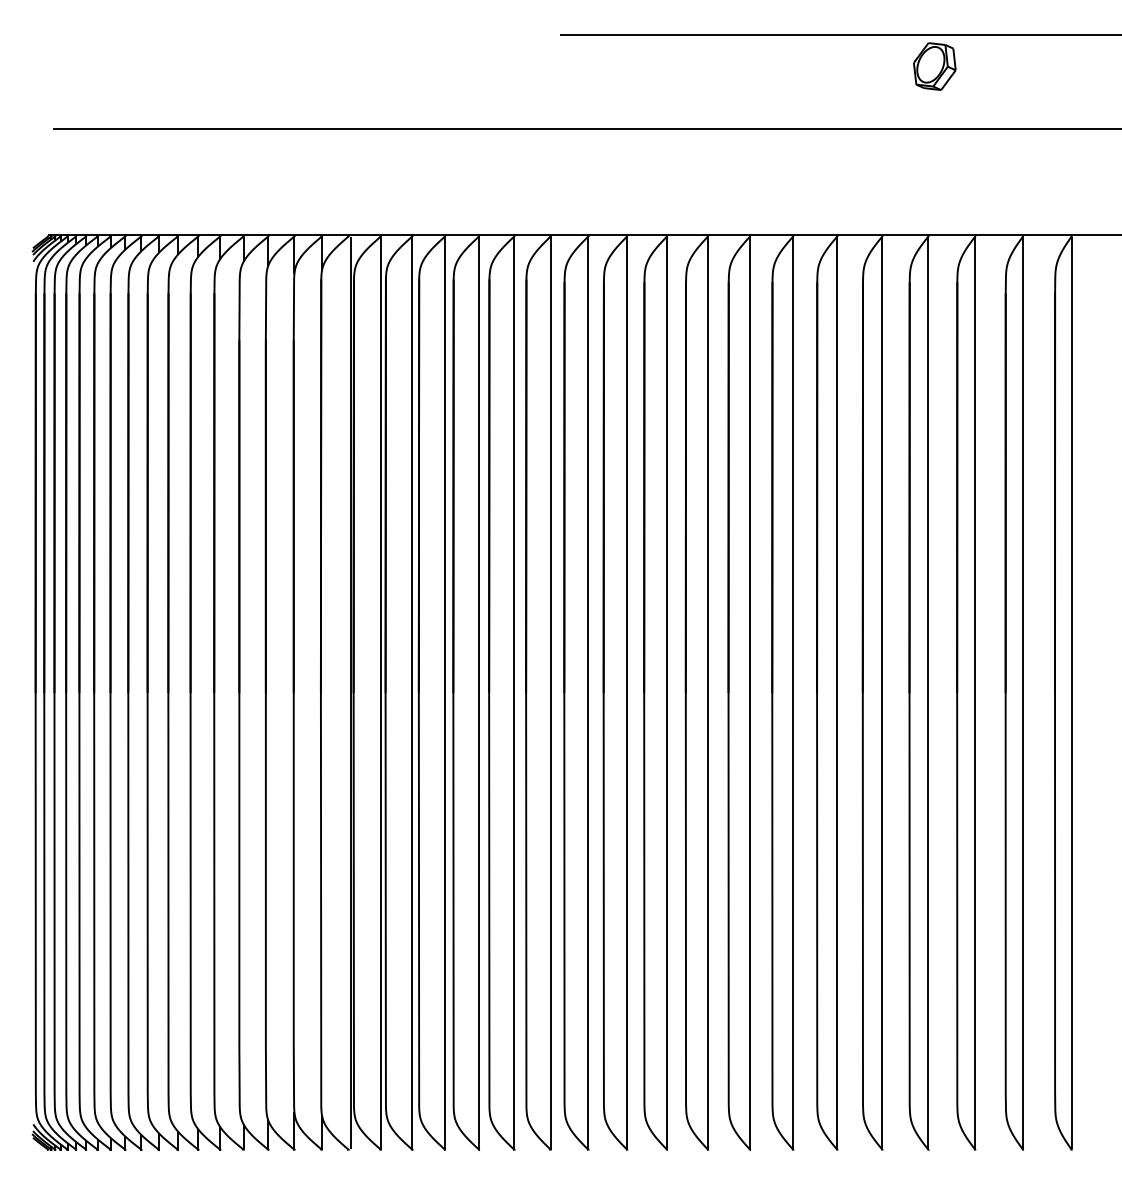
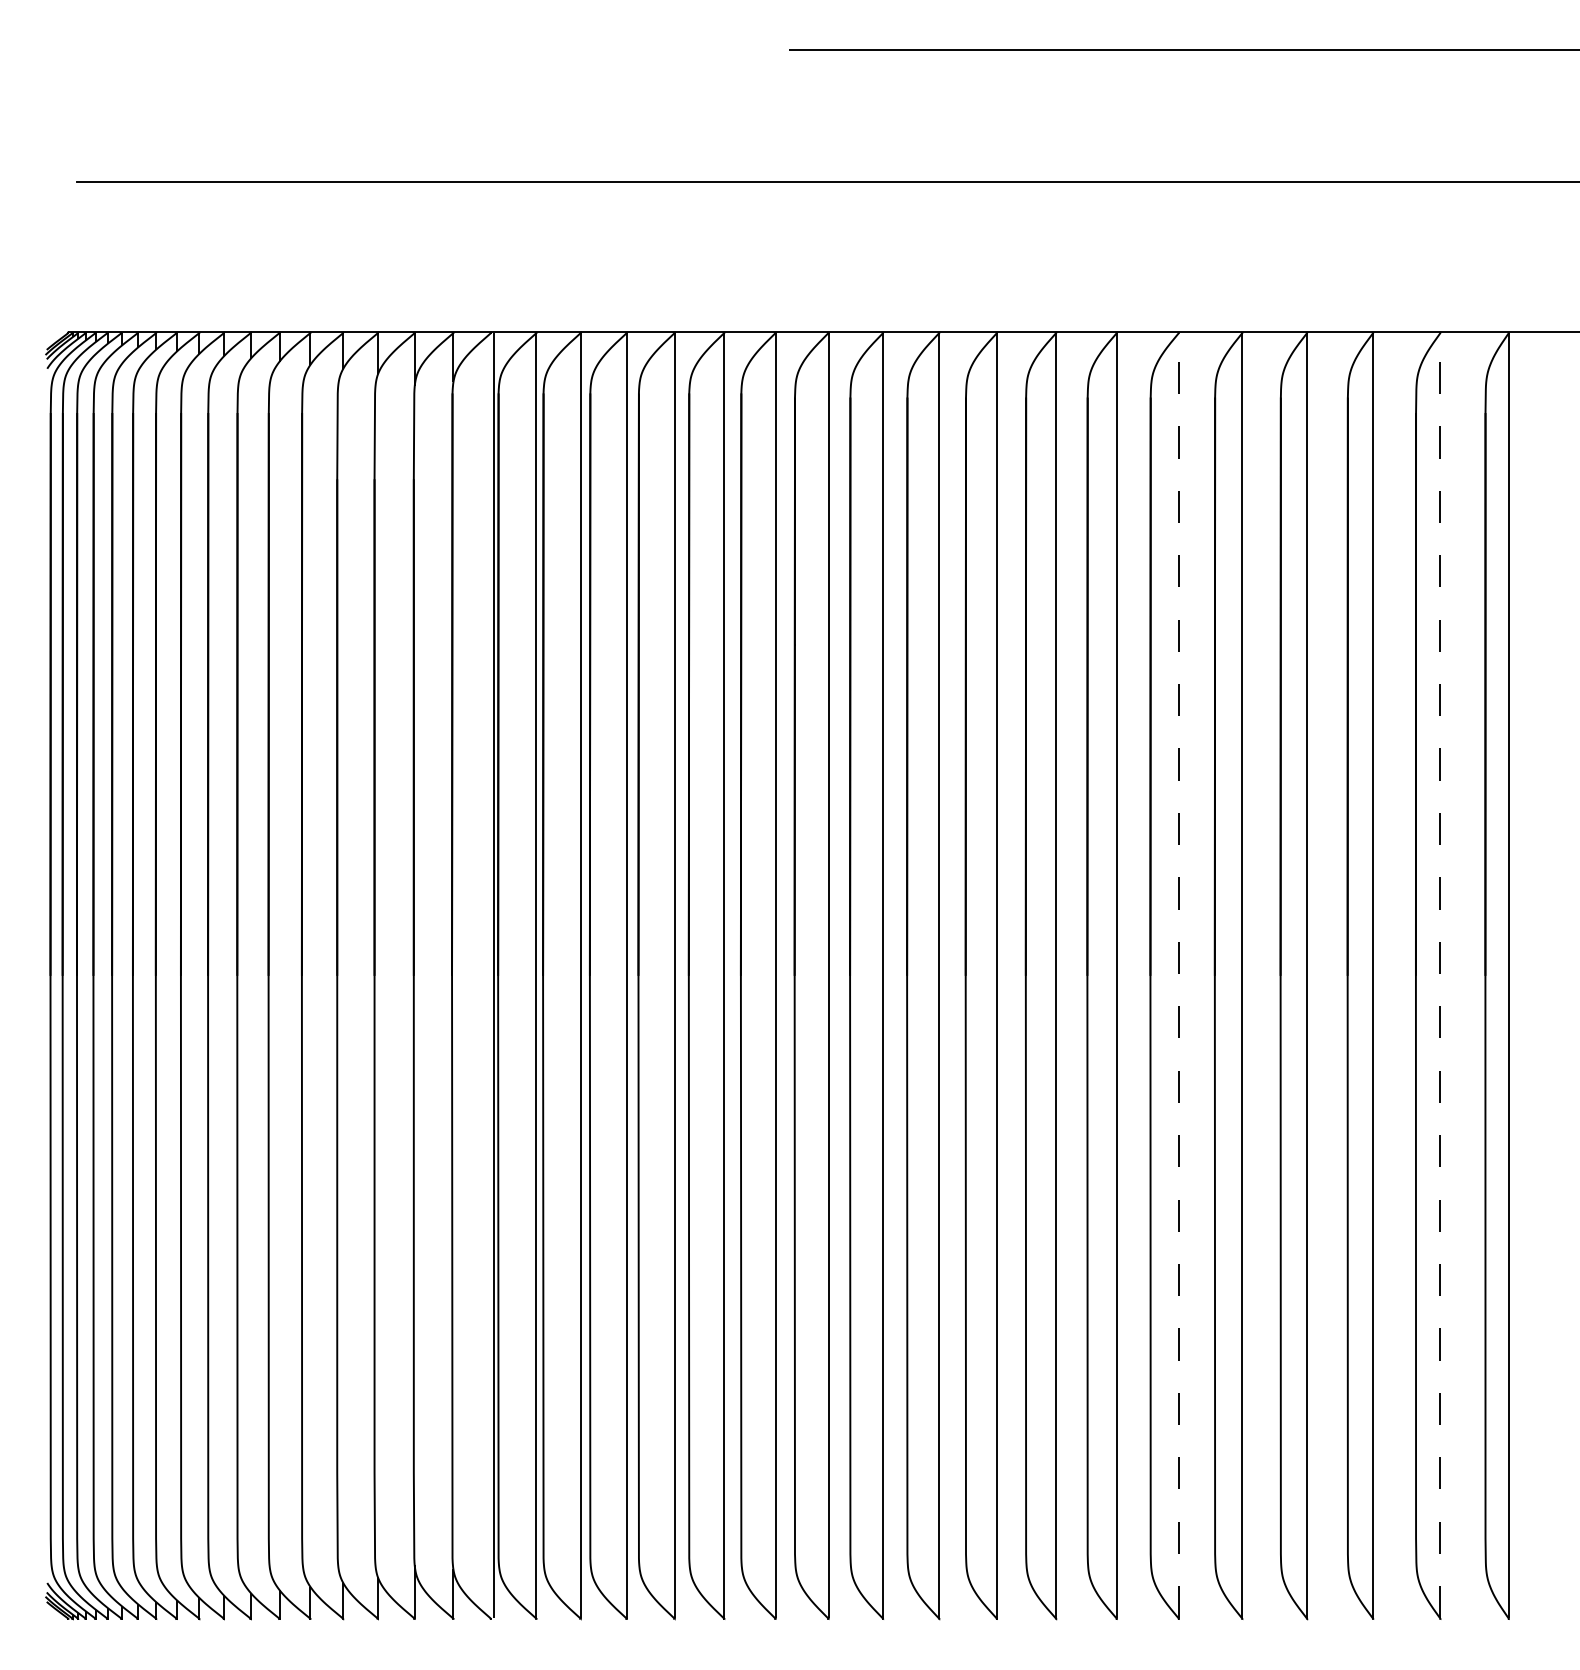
part: (935, 66) -> (1316, 93), removed
line: (836, 692) -> (1178, 975), solid -> dashed
line: (1023, 692) -> (1440, 975), solid -> dashed

